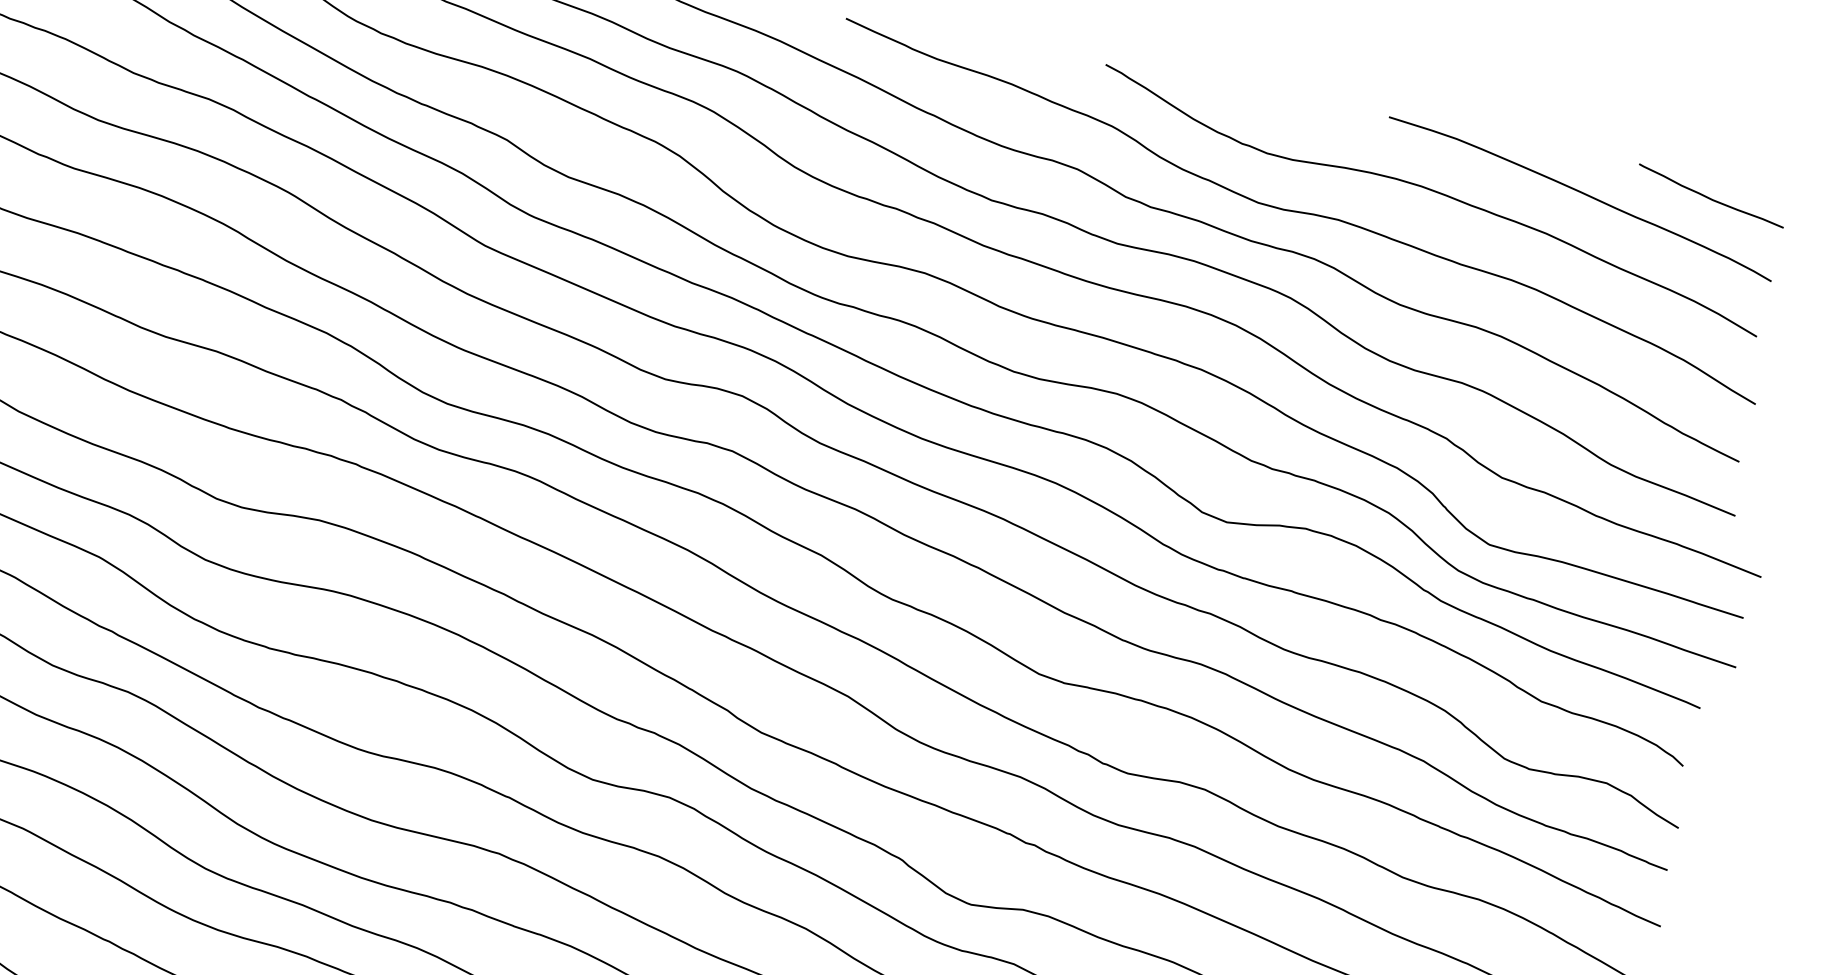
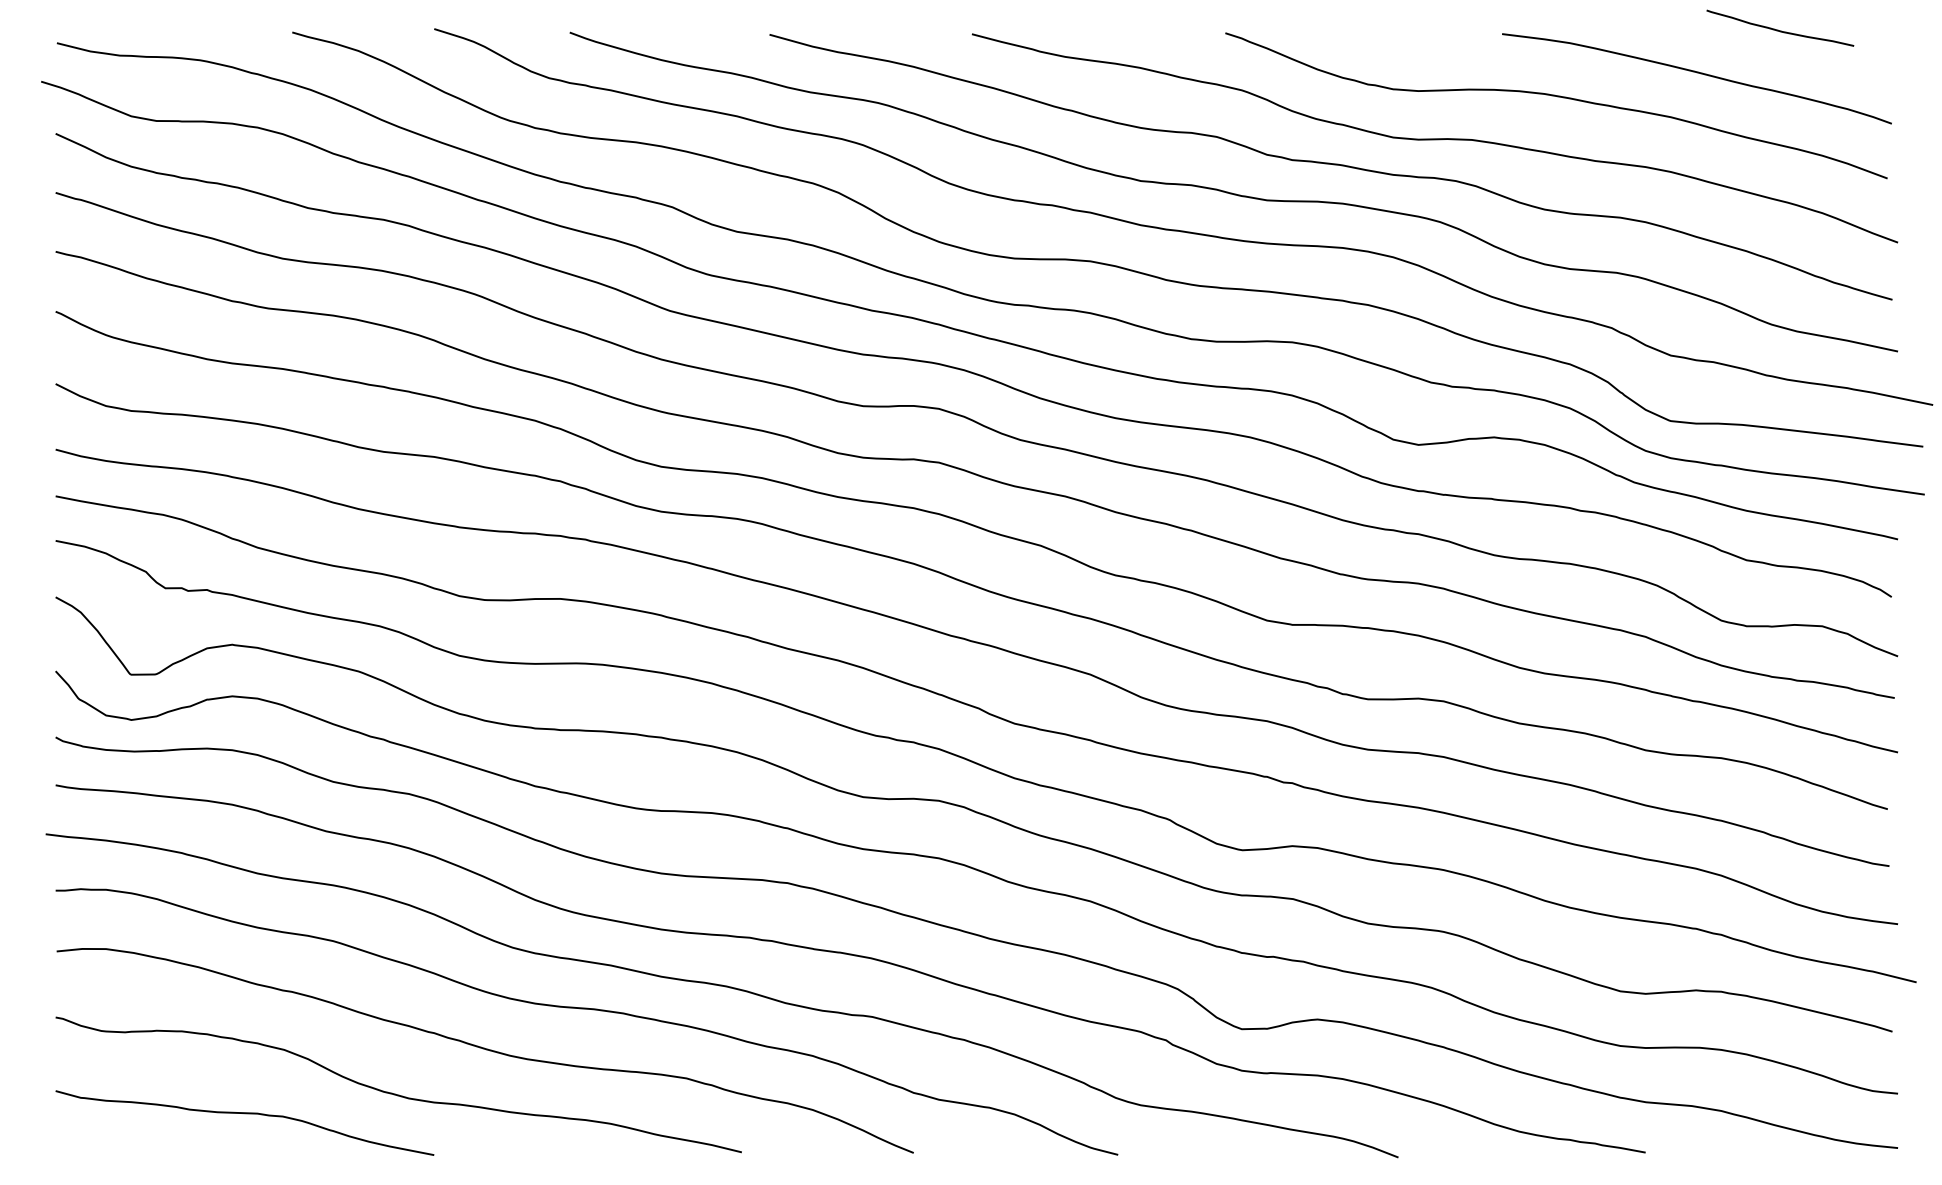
curve: (1709, 196) -> (1778, 29), moved

